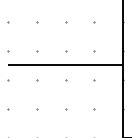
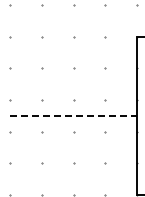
line: (66, 65) -> (74, 115), solid -> dashed

